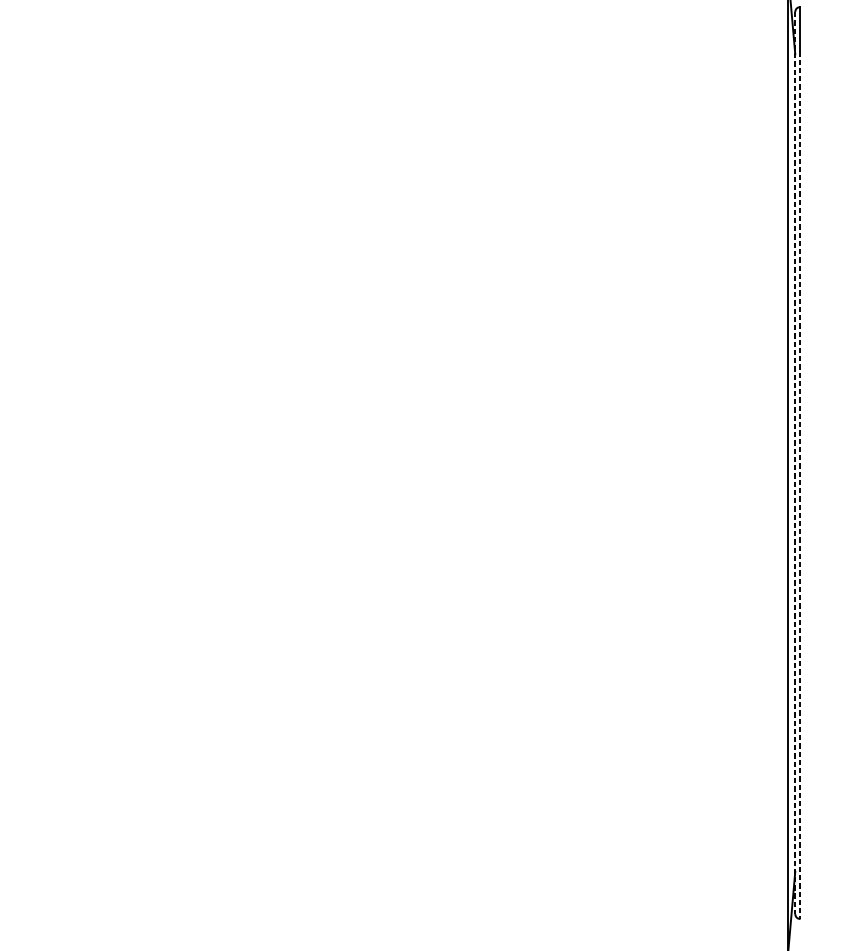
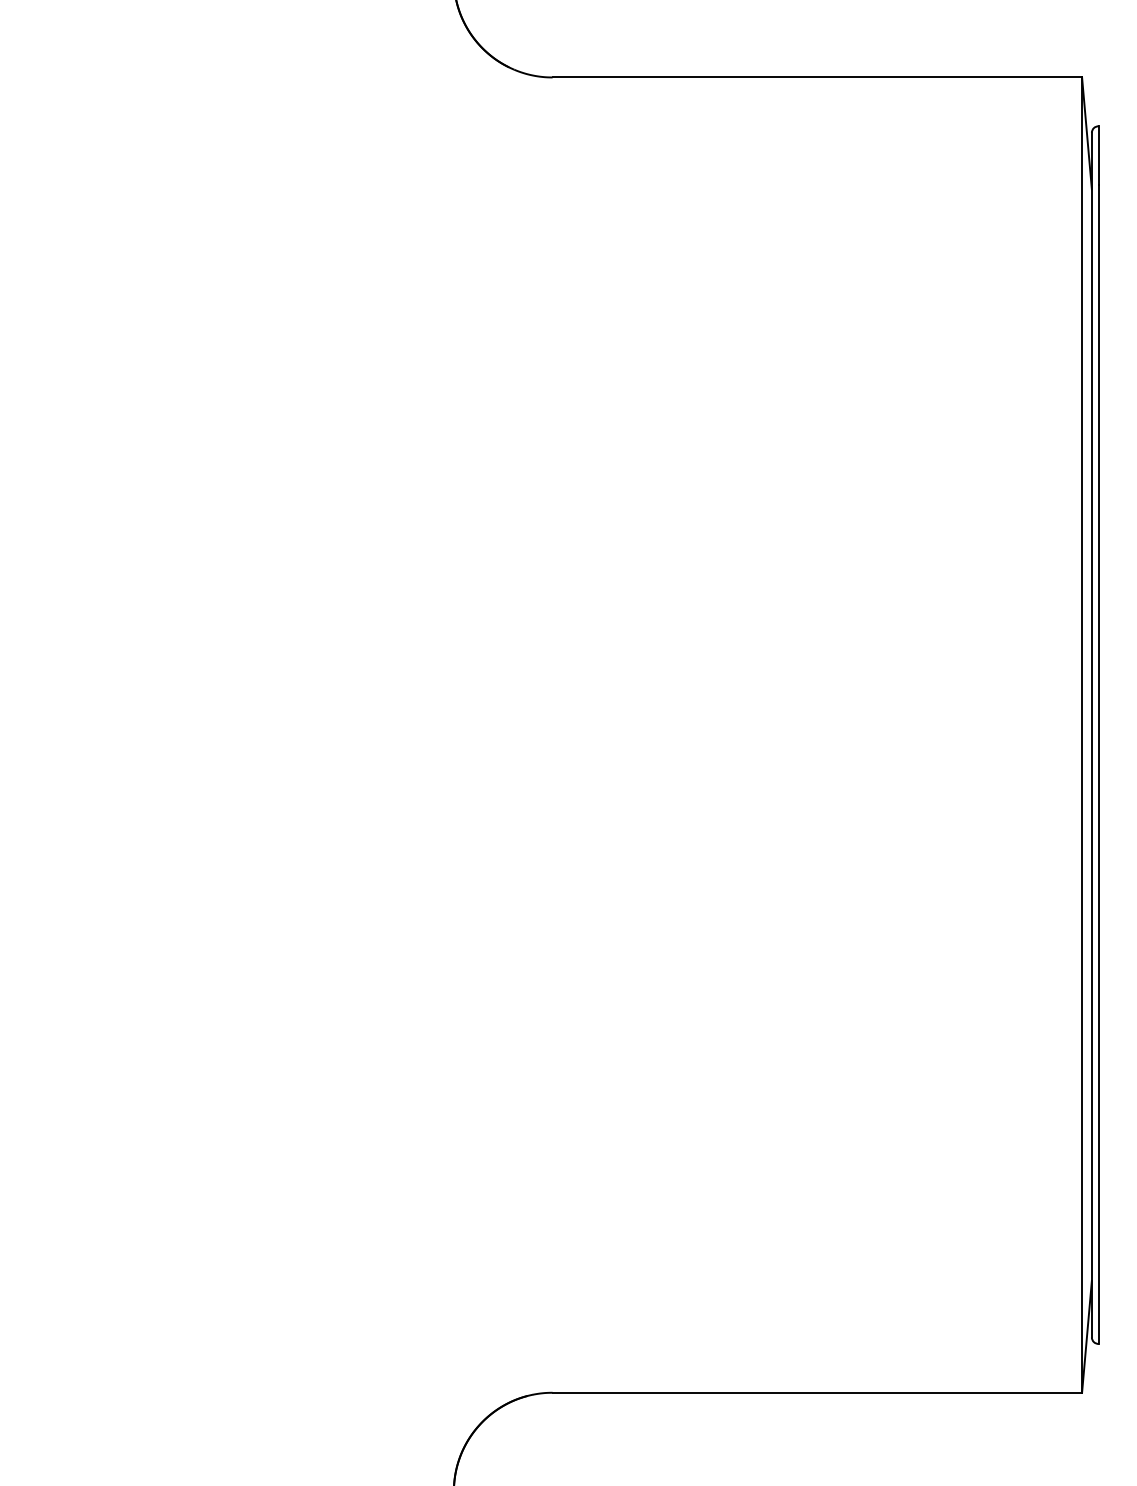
line: (794, 463) -> (1091, 735), dashed -> solid
line: (800, 485) -> (1098, 765), dashed -> solid

